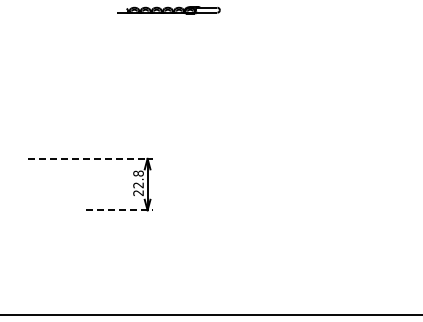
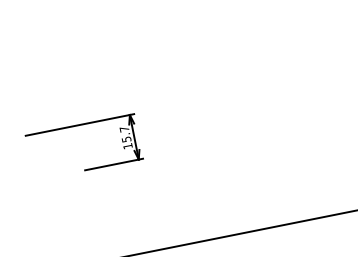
line: (90, 158) -> (80, 124), dashed -> solid
text: (138, 183) -> (126, 137), 22.8 -> 15.7
line: (119, 210) -> (114, 164), dashed -> solid

